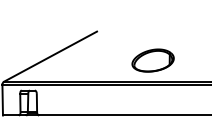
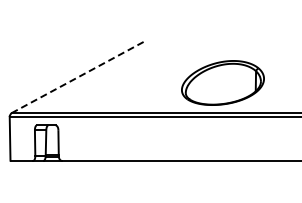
line: (50, 56) -> (77, 77), solid -> dashed
part: (152, 60) -> (222, 82), size x1.4

